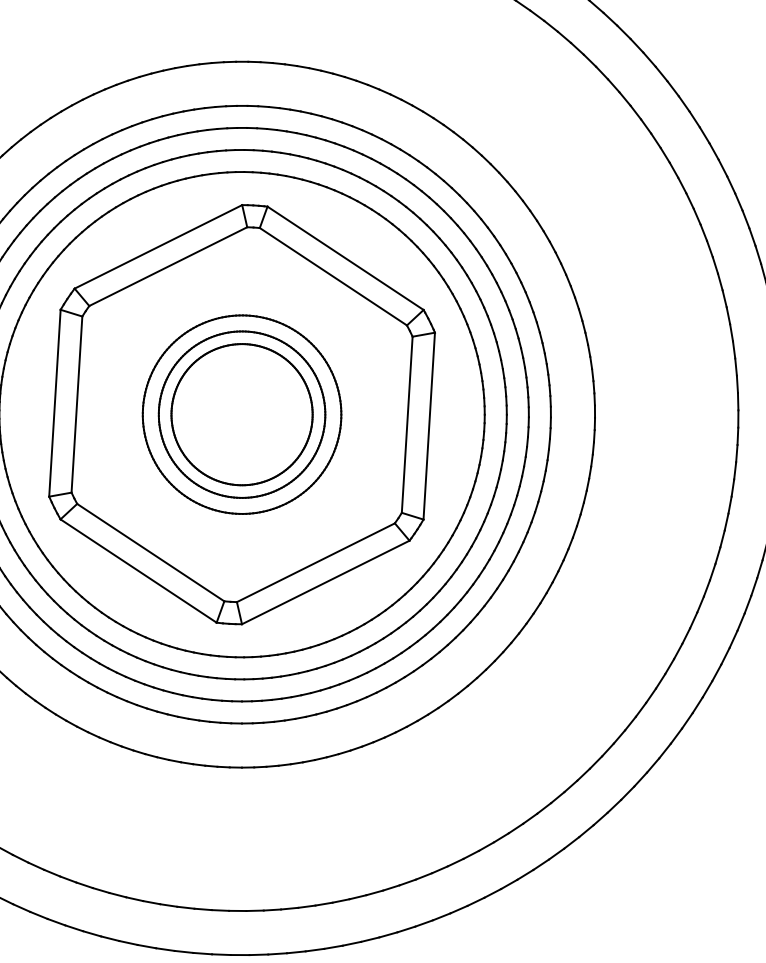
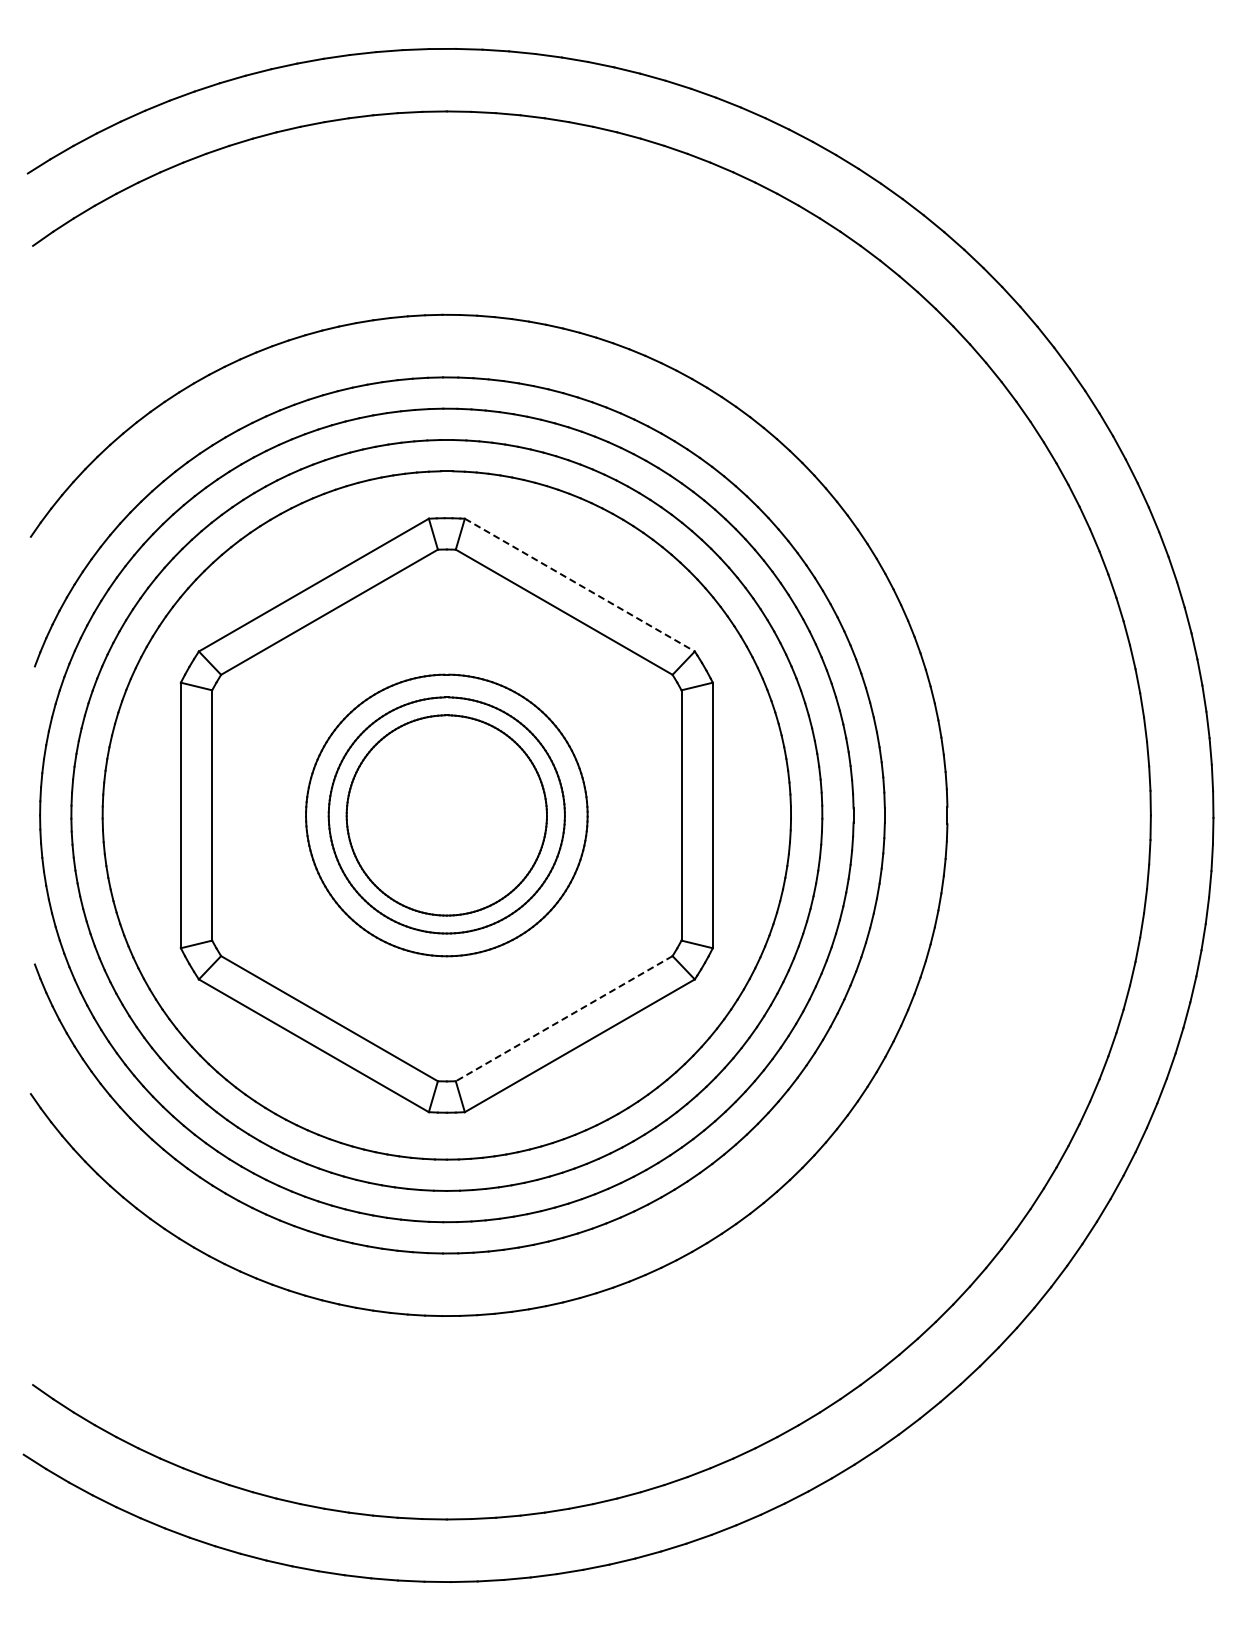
line: (345, 258) -> (579, 585), solid -> dashed
line: (315, 562) -> (563, 1018), solid -> dashed

